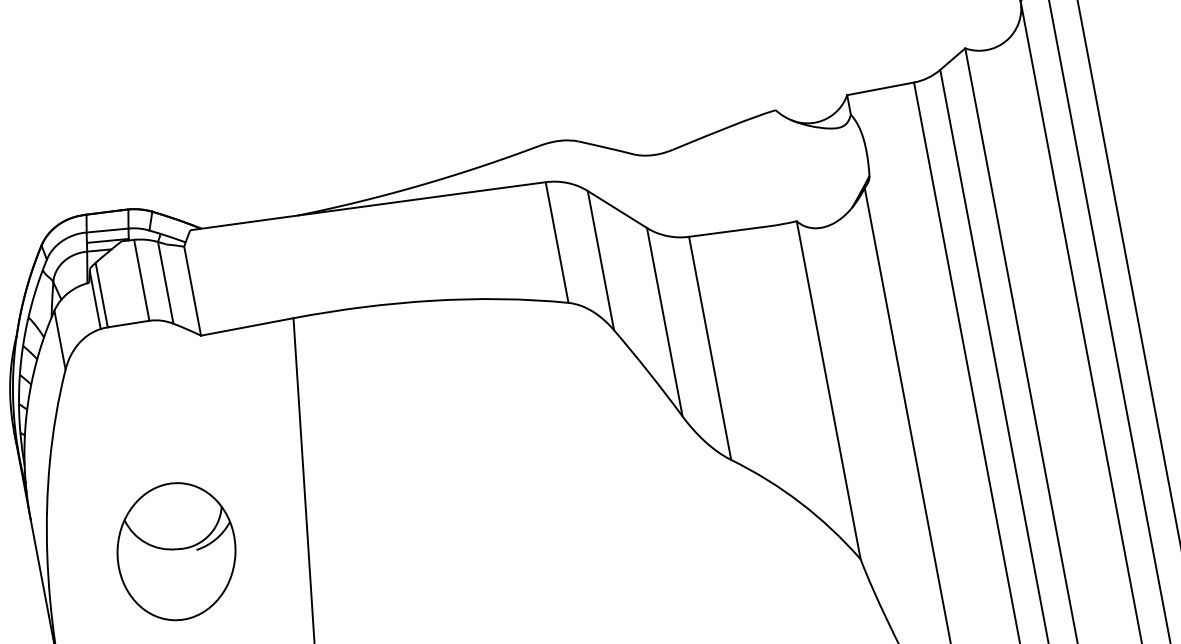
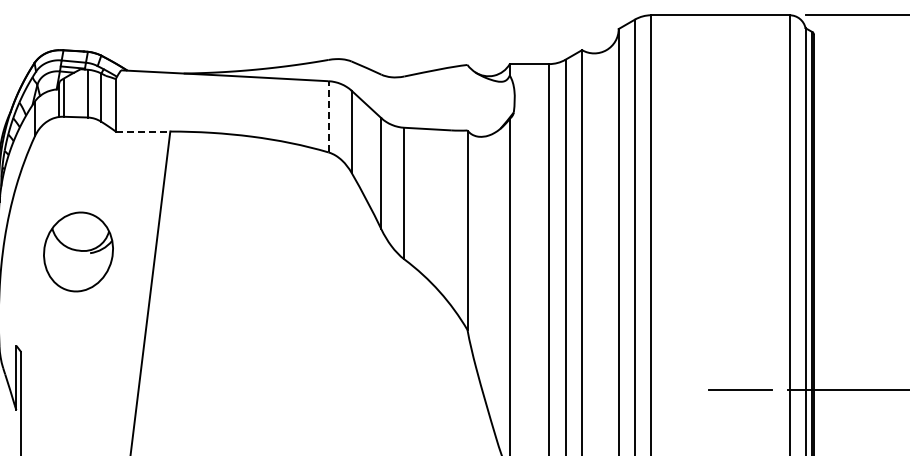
line: (556, 242) -> (328, 116), solid -> dashed
line: (248, 326) -> (143, 131), solid -> dashed

